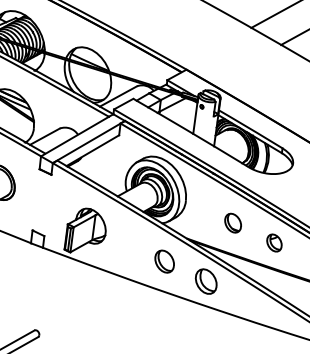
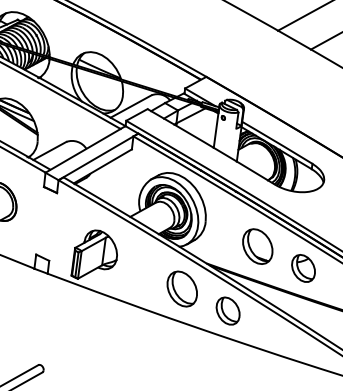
part: (232, 223) -> (257, 246), size x1.67
part: (274, 243) -> (303, 268), size x1.43
part: (164, 261) -> (181, 288), size x1.43

